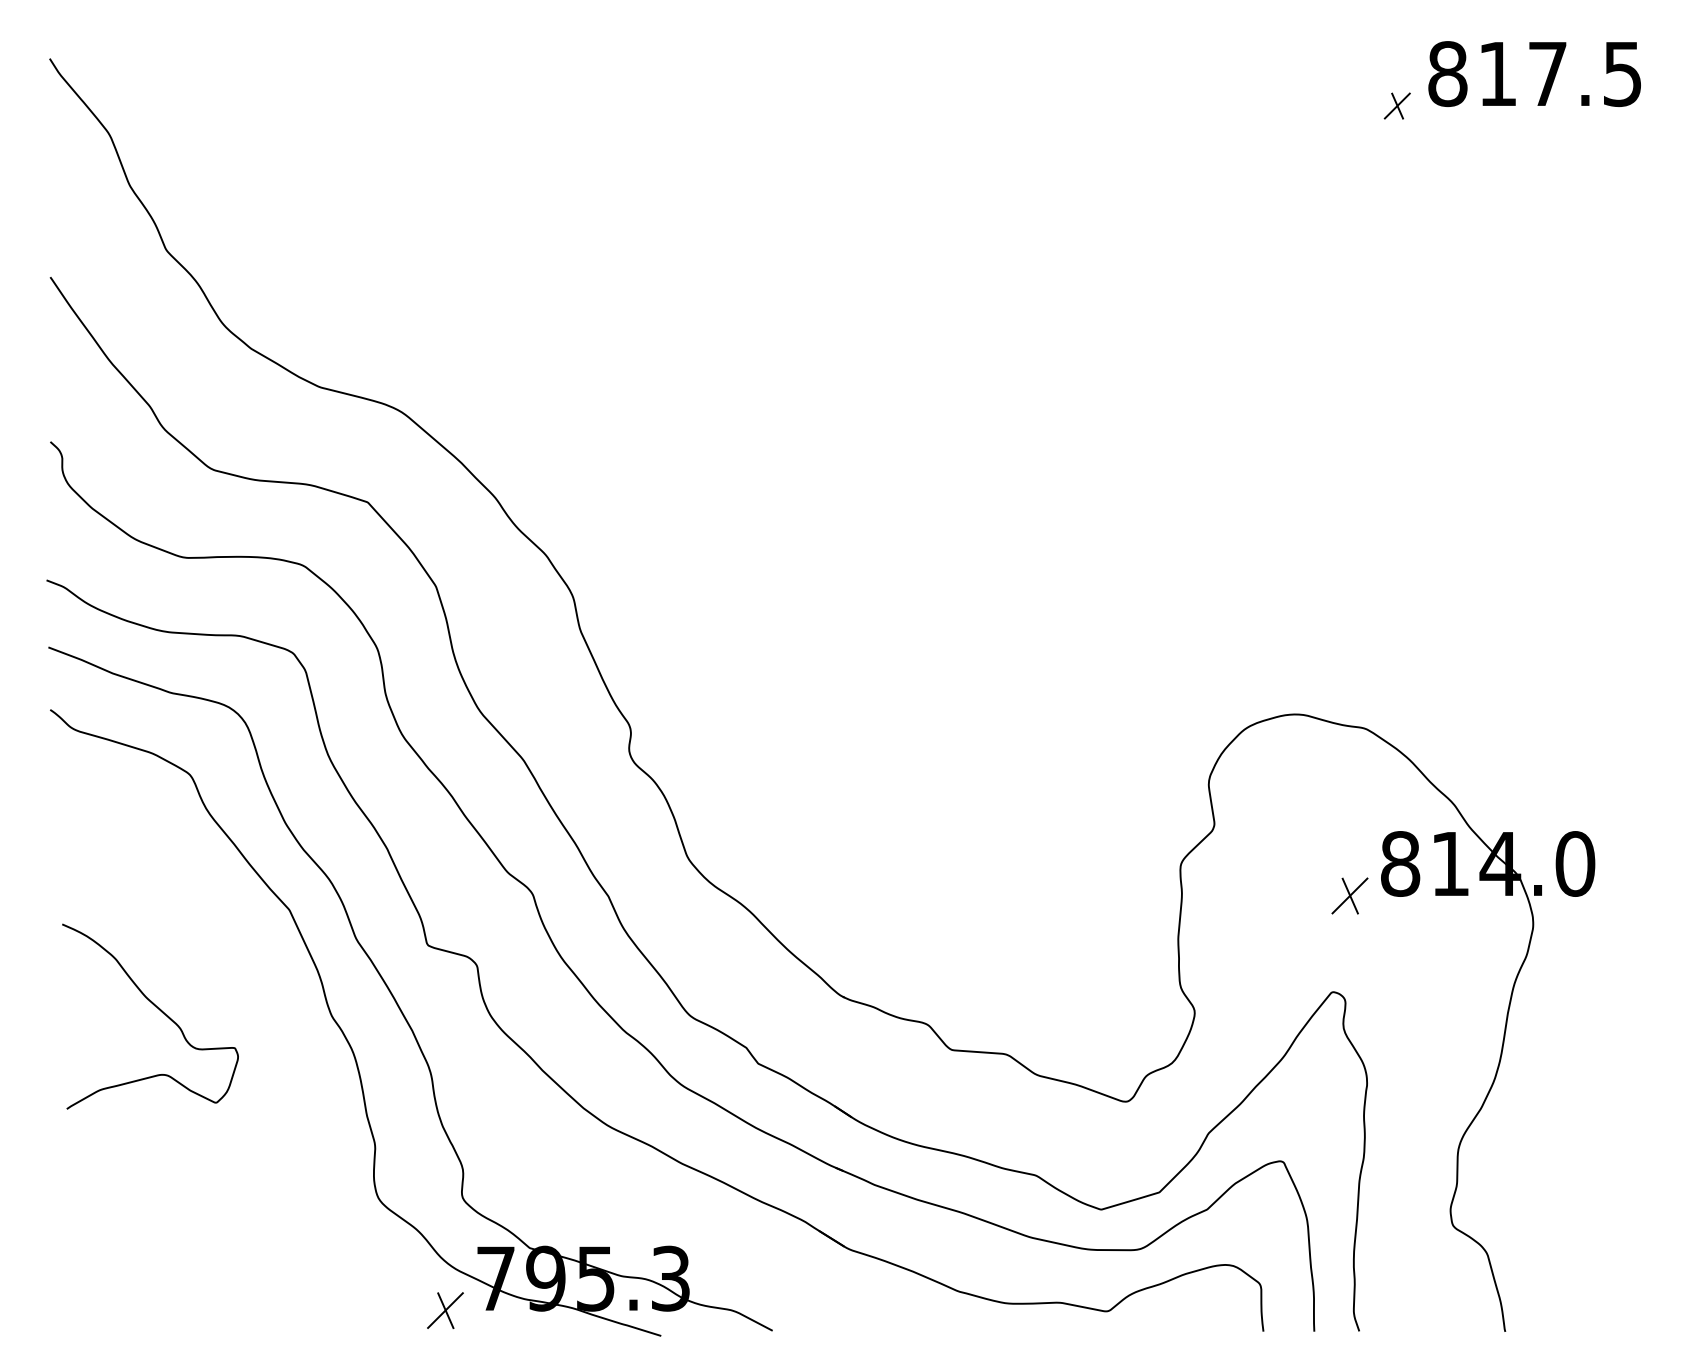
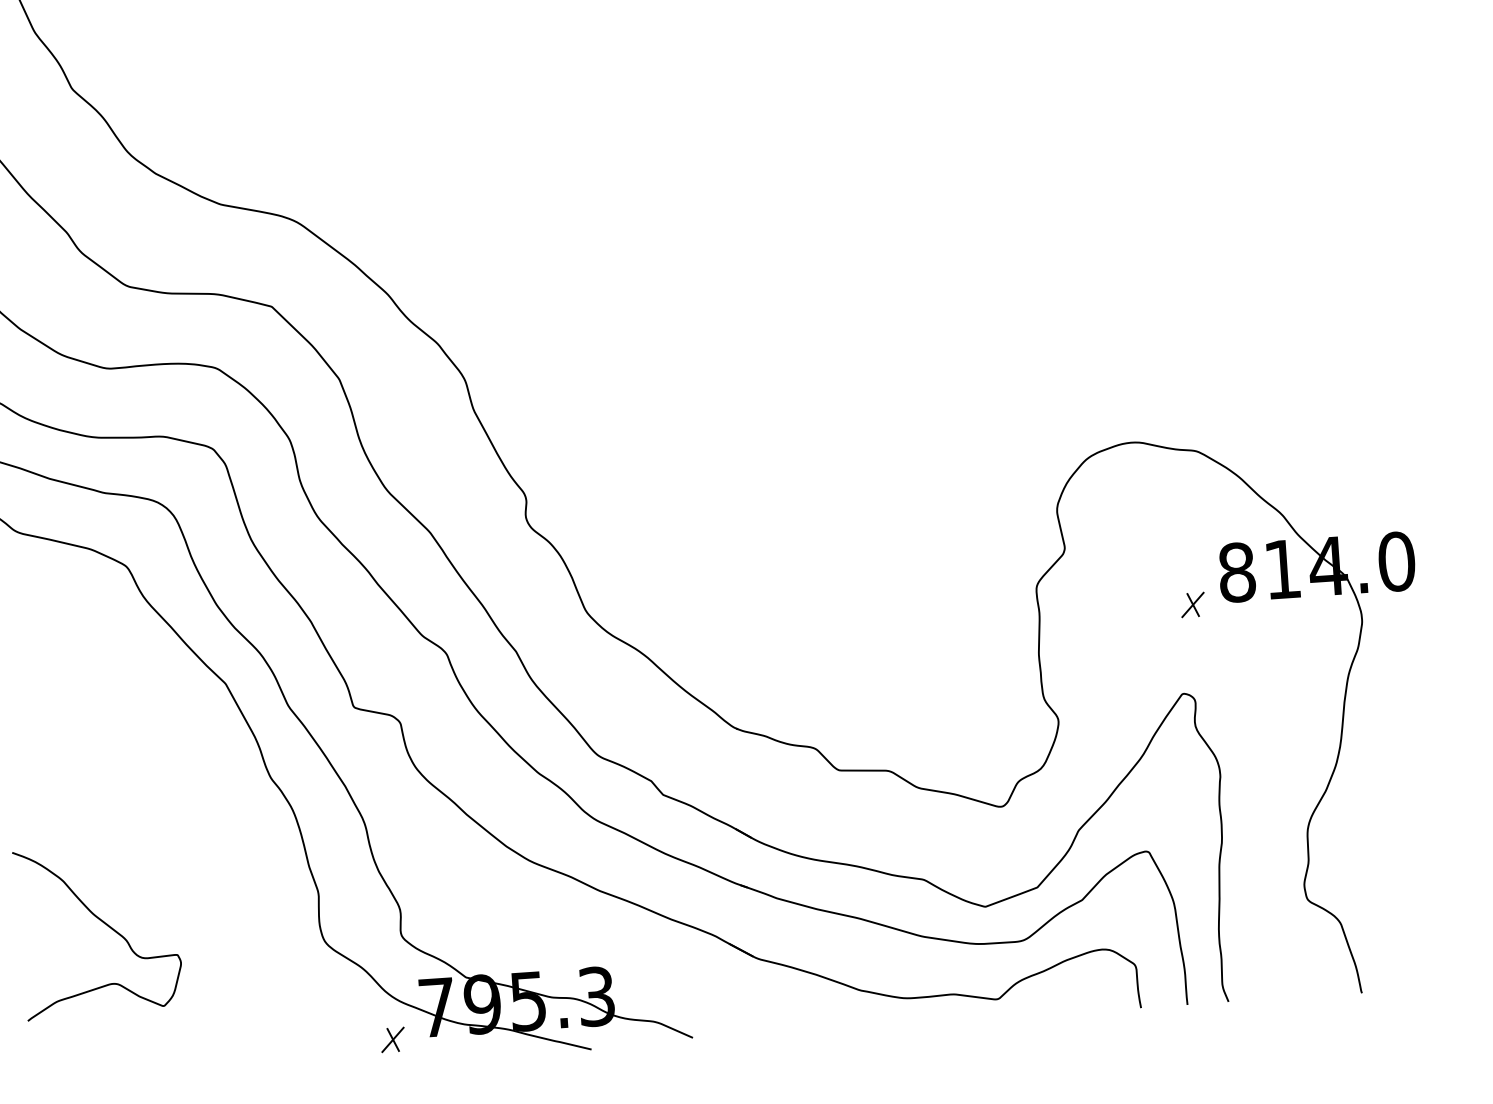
part: (1349, 895) -> (1192, 604), size x0.71
curve: (157, 1008) -> (104, 923), moved
part: (445, 1310) -> (393, 1039), size x0.71

